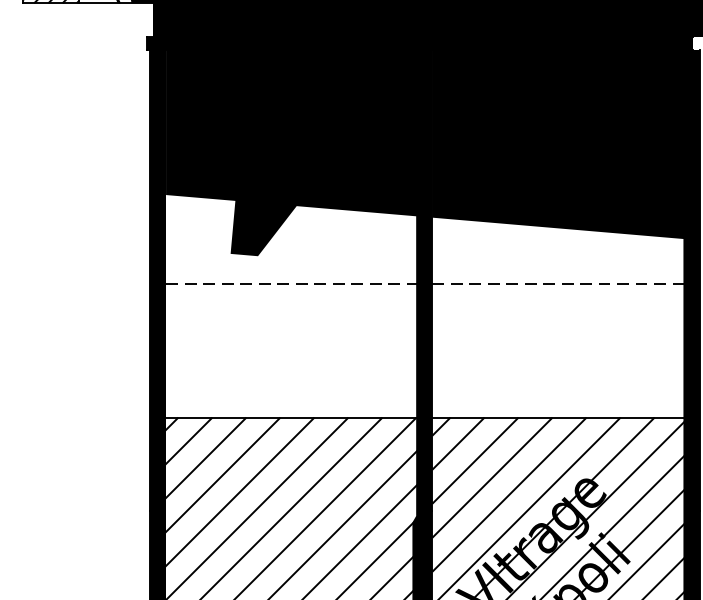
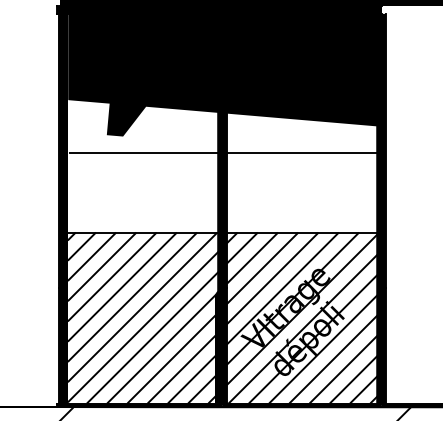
line: (293, 284) -> (144, 153), dashed -> solid
line: (559, 284) -> (302, 153), dashed -> solid

